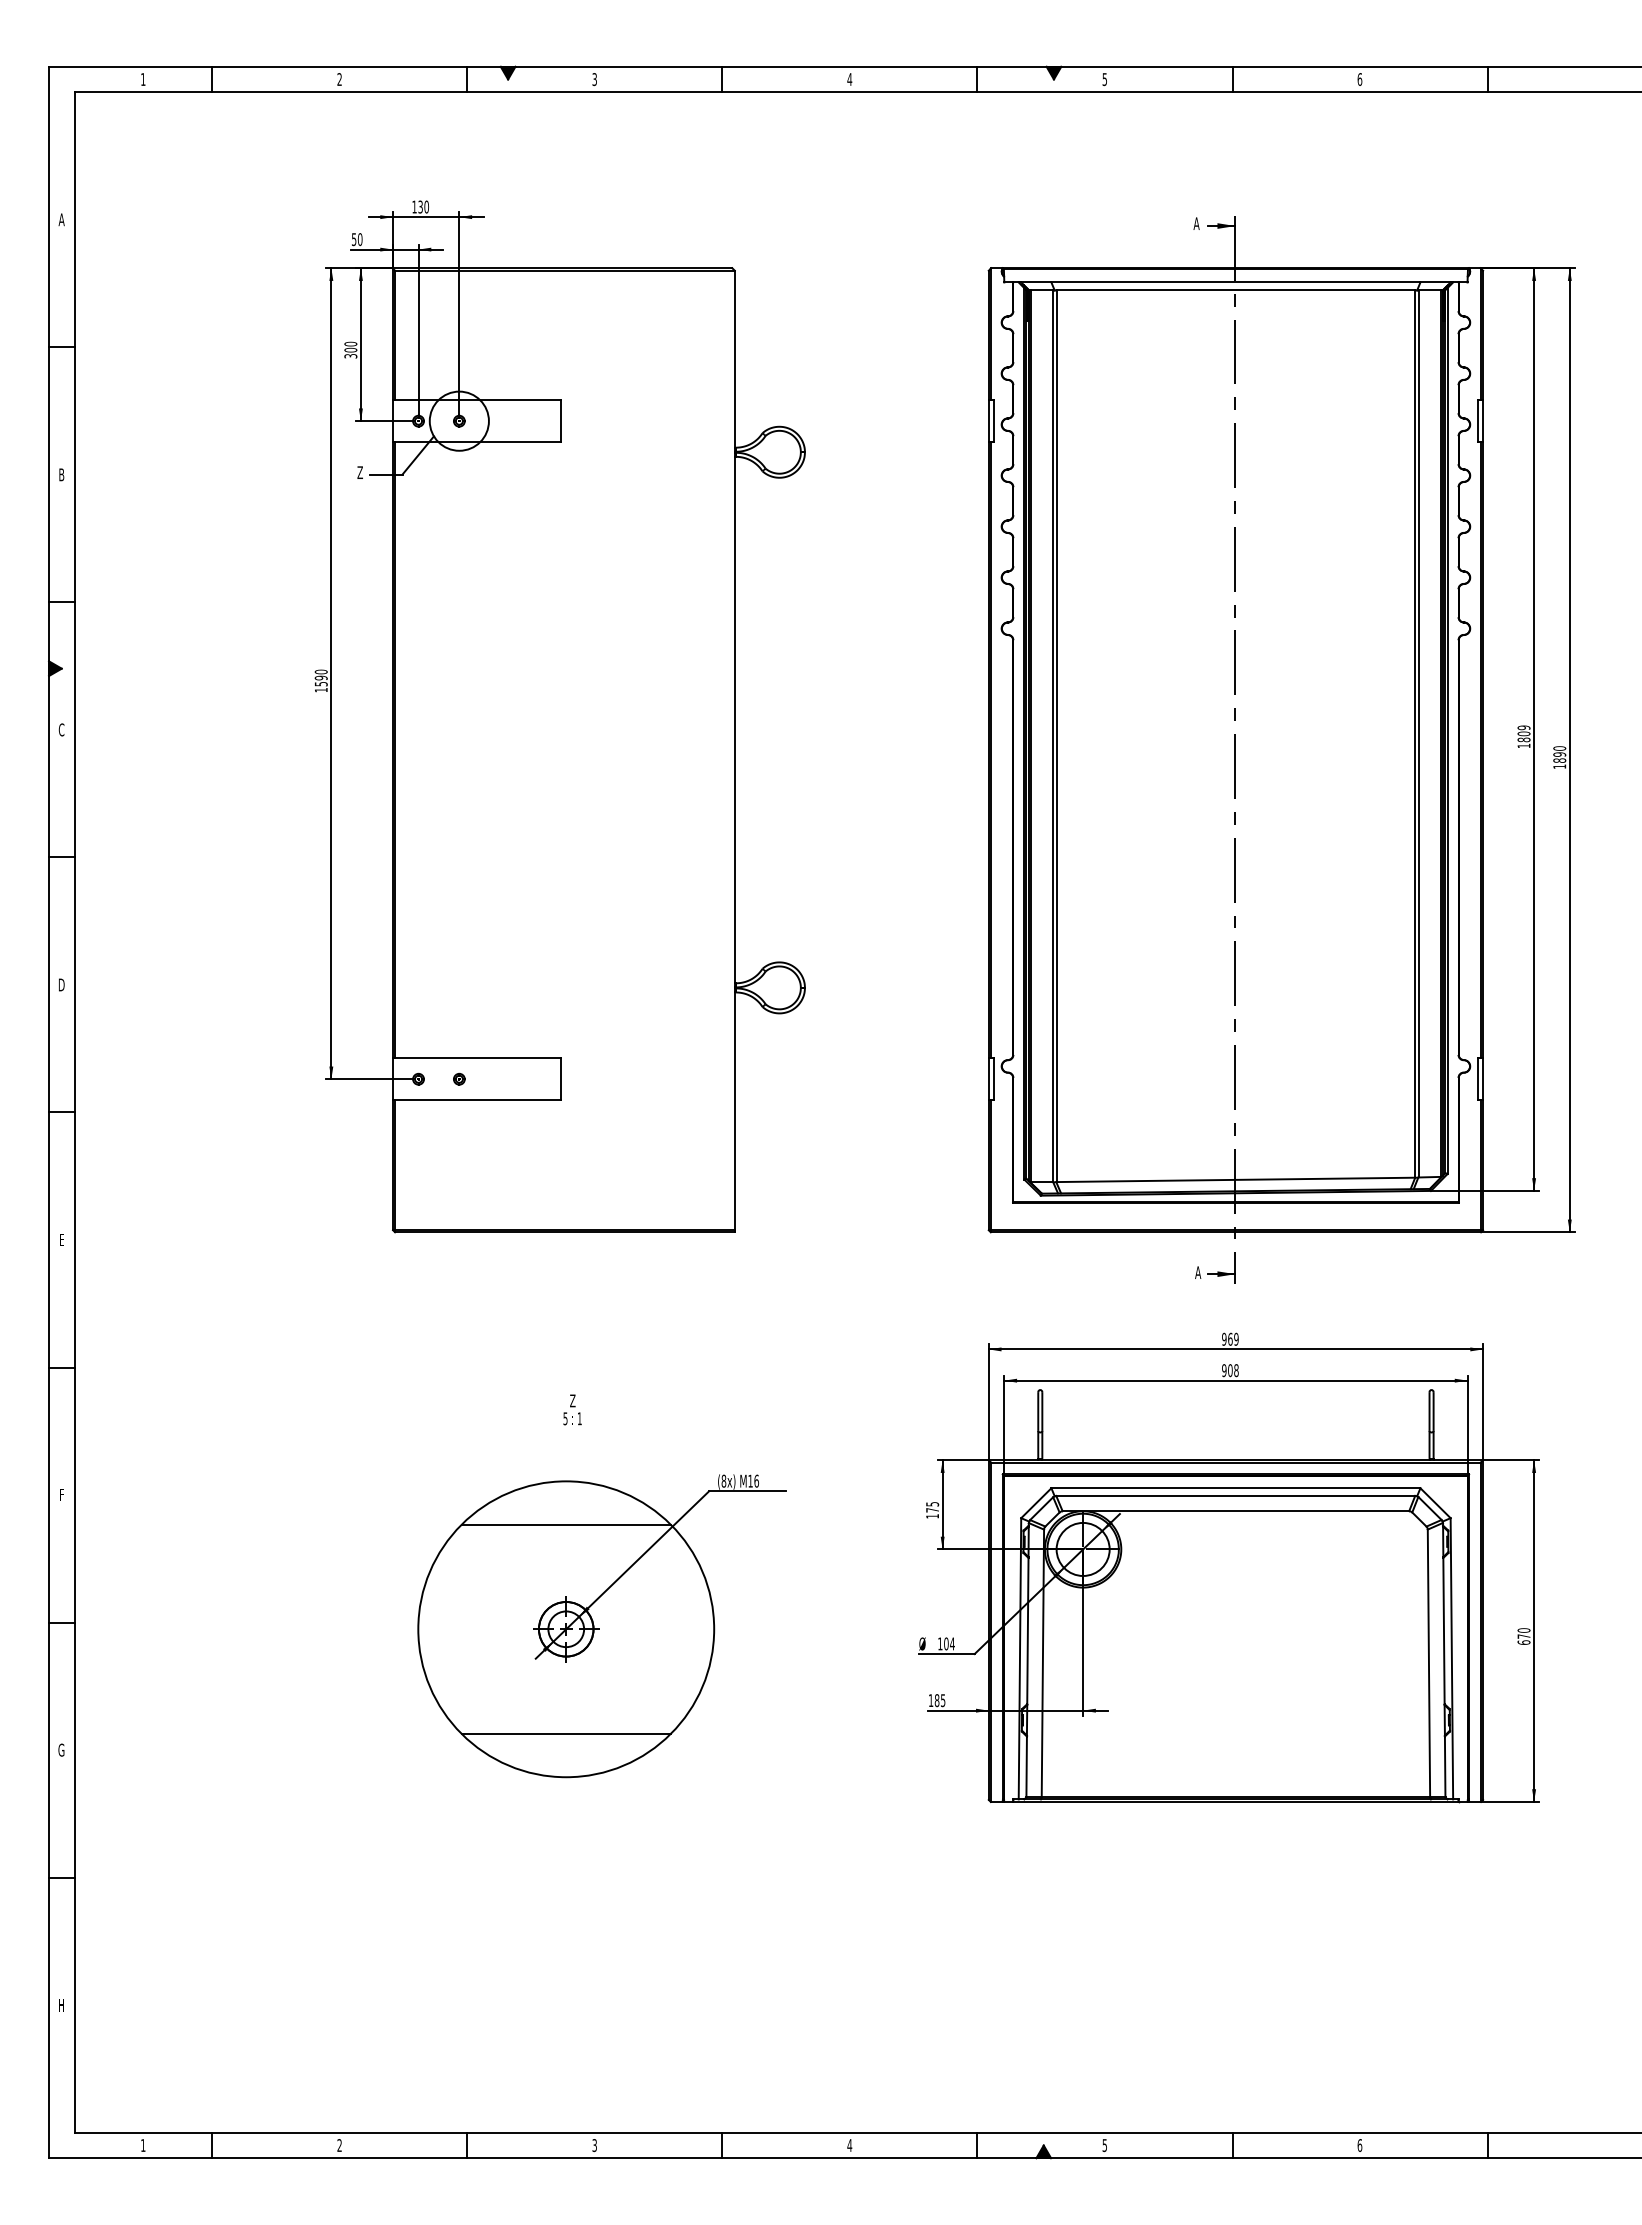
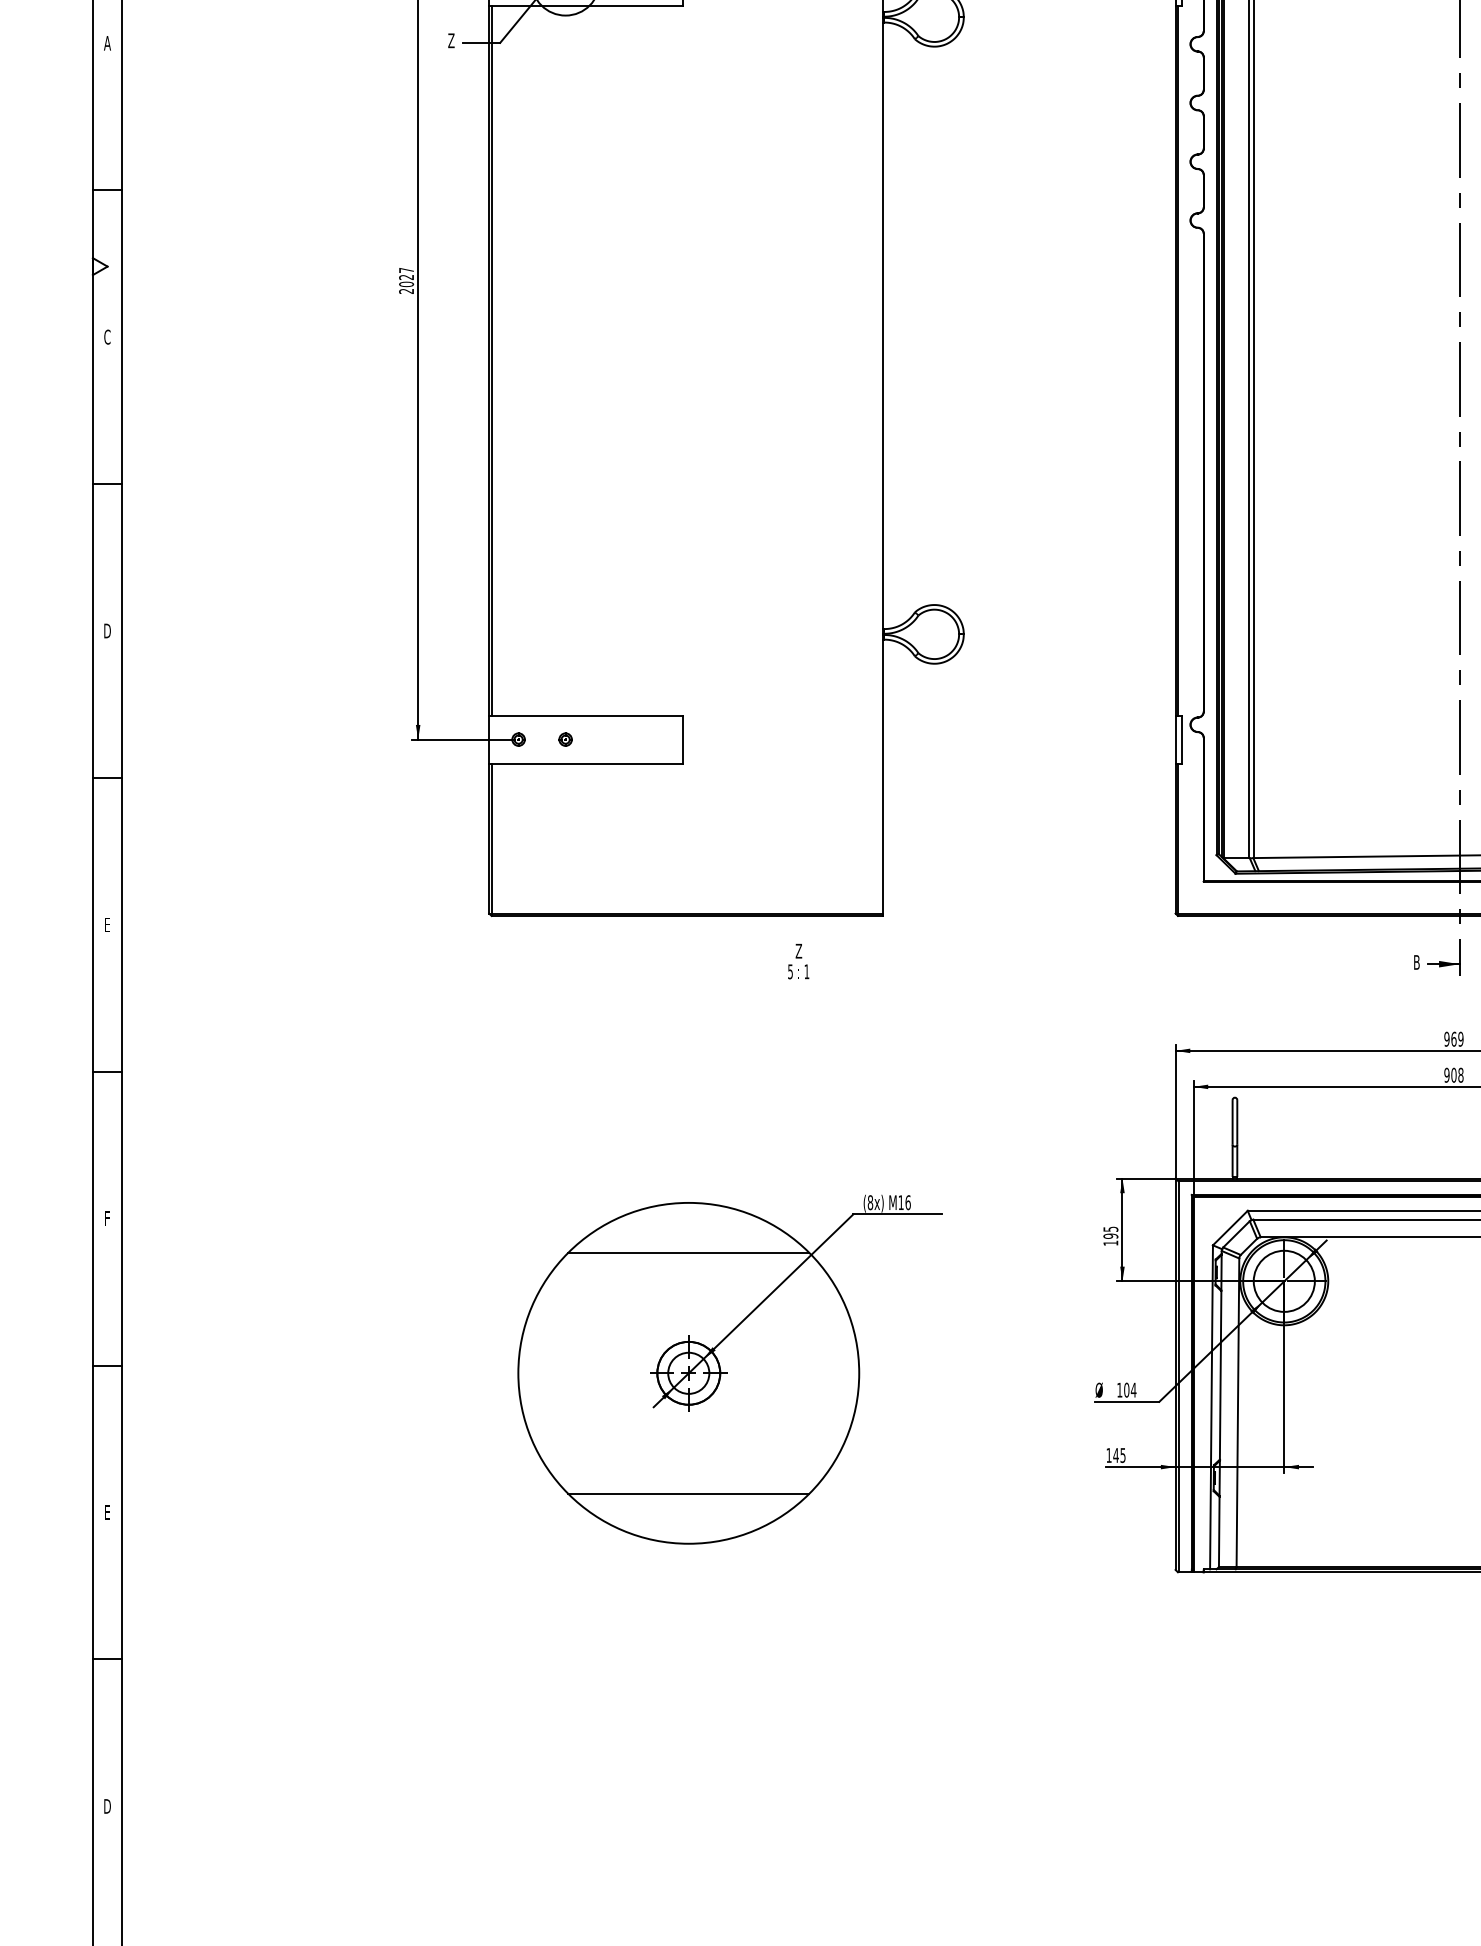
text: (61, 474) -> (107, 42), B -> A
fill: (55, 668) -> (100, 266), removed
text: (320, 680) -> (405, 280), 1590 -> 2027
text: (1198, 1272) -> (1417, 962), A -> B
text: (572, 1409) -> (798, 961), moved
text: (932, 1510) -> (1110, 1236), 175 -> 195
text: (936, 1700) -> (1115, 1455), 185 -> 145
text: (61, 1749) -> (107, 1511), G -> E
text: (61, 2004) -> (107, 1805), H -> D

